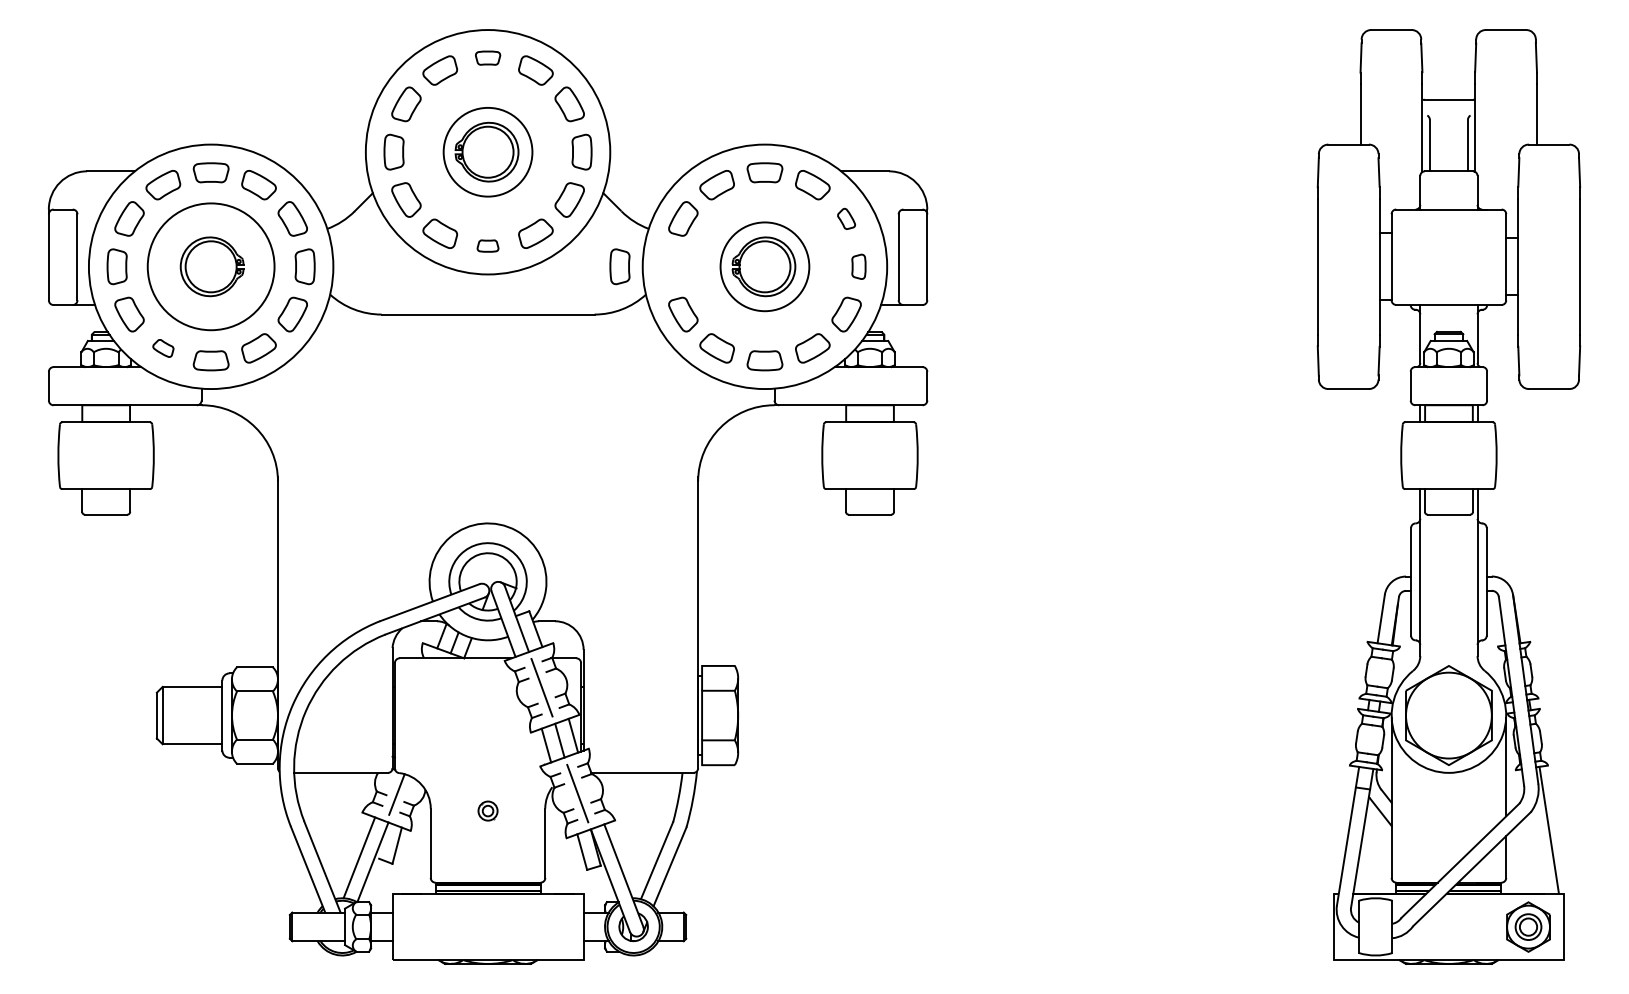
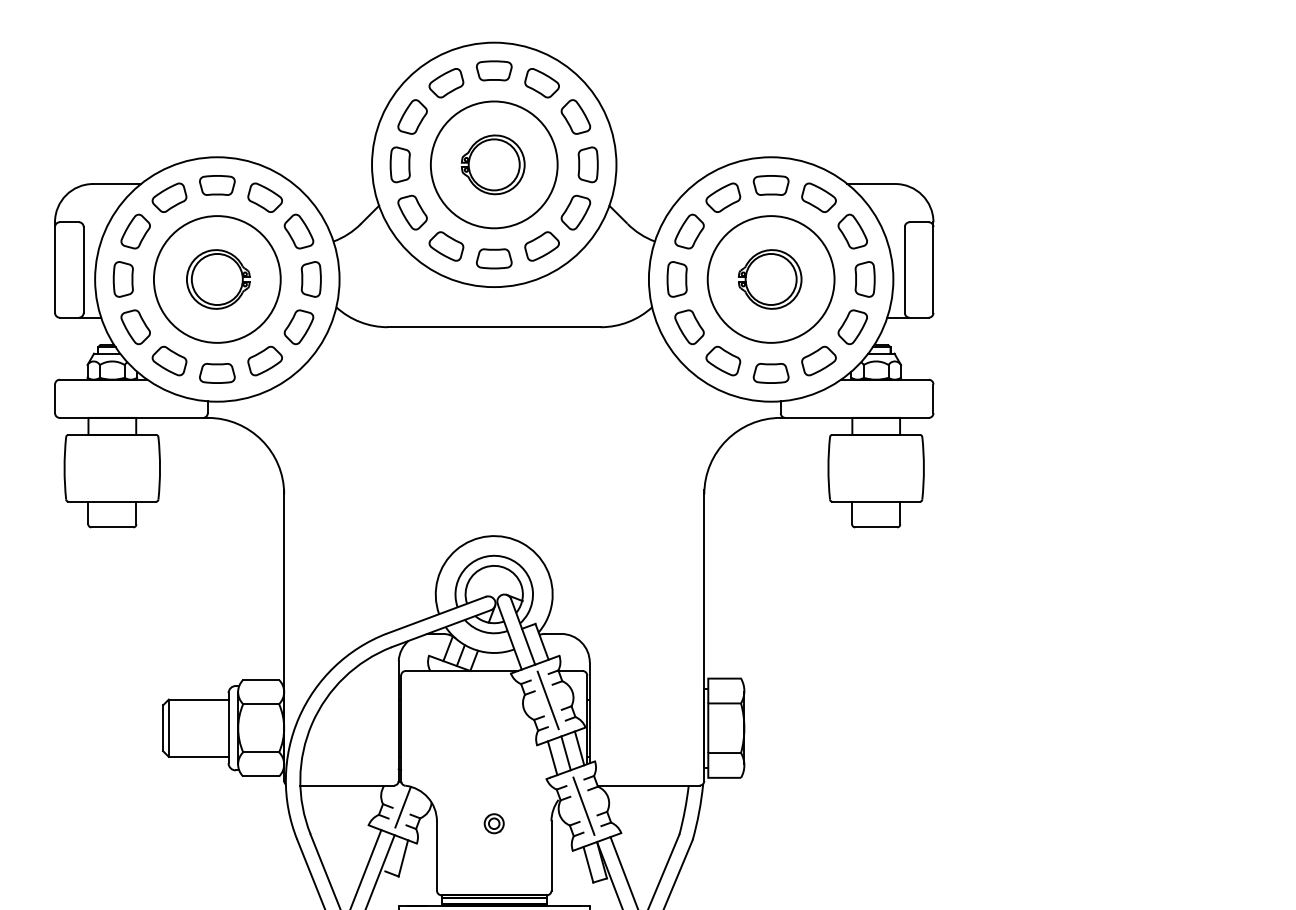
part: (487, 57) -> (493, 70), size x1.43
circle: (487, 151) -> (493, 164), size x1.43
part: (846, 218) -> (852, 231), size x1.67
part: (487, 245) -> (493, 258), size x1.67
part: (619, 266) -> (676, 279), moved
circle: (764, 266) -> (770, 279), size x1.43
part: (858, 266) -> (864, 279), size x1.43
part: (163, 348) -> (169, 361), size x1.67

